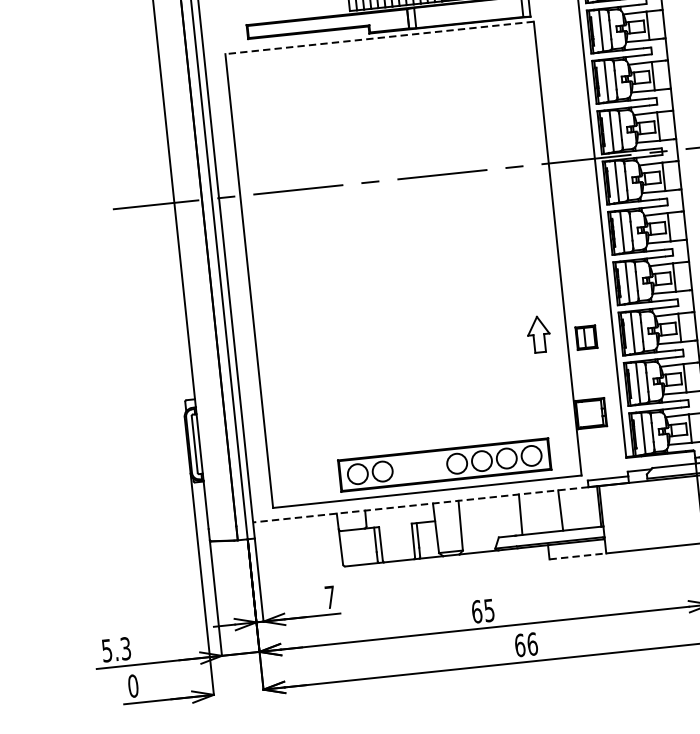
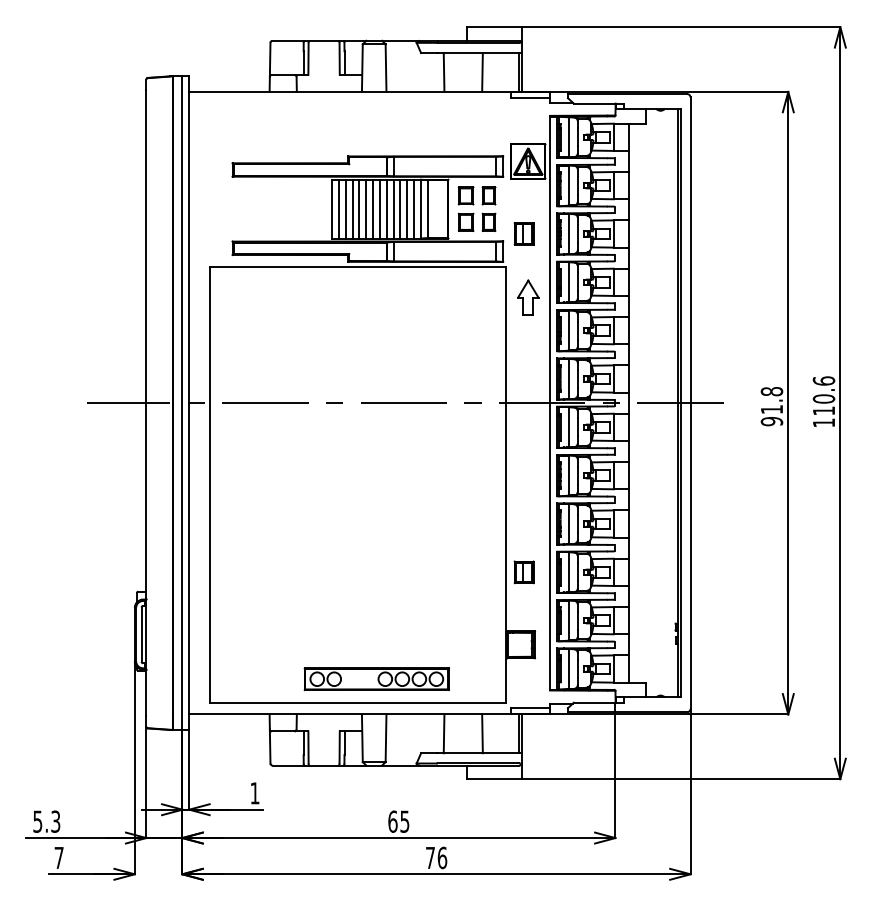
line: (379, 38) -> (357, 267), dashed -> solid
part: (539, 334) -> (528, 297), moved
part: (444, 465) -> (376, 679), size x0.71
line: (420, 504) -> (349, 714), dashed -> solid
line: (578, 556) -> (494, 779), dashed -> solid
text: (329, 597) -> (254, 793), 7 -> 1
text: (520, 644) -> (430, 857), 66 -> 76
text: (132, 685) -> (58, 857), 0 -> 7

